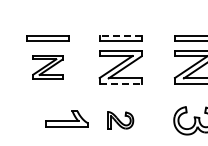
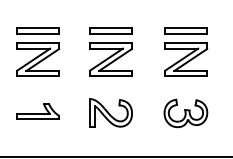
line: (120, 35) -> (110, 28), dashed -> solid
part: (48, 66) -> (38, 59), size x1.43
line: (120, 83) -> (110, 76), dashed -> solid
part: (66, 118) -> (37, 111), moved
part: (120, 119) -> (110, 112), size x1.67

